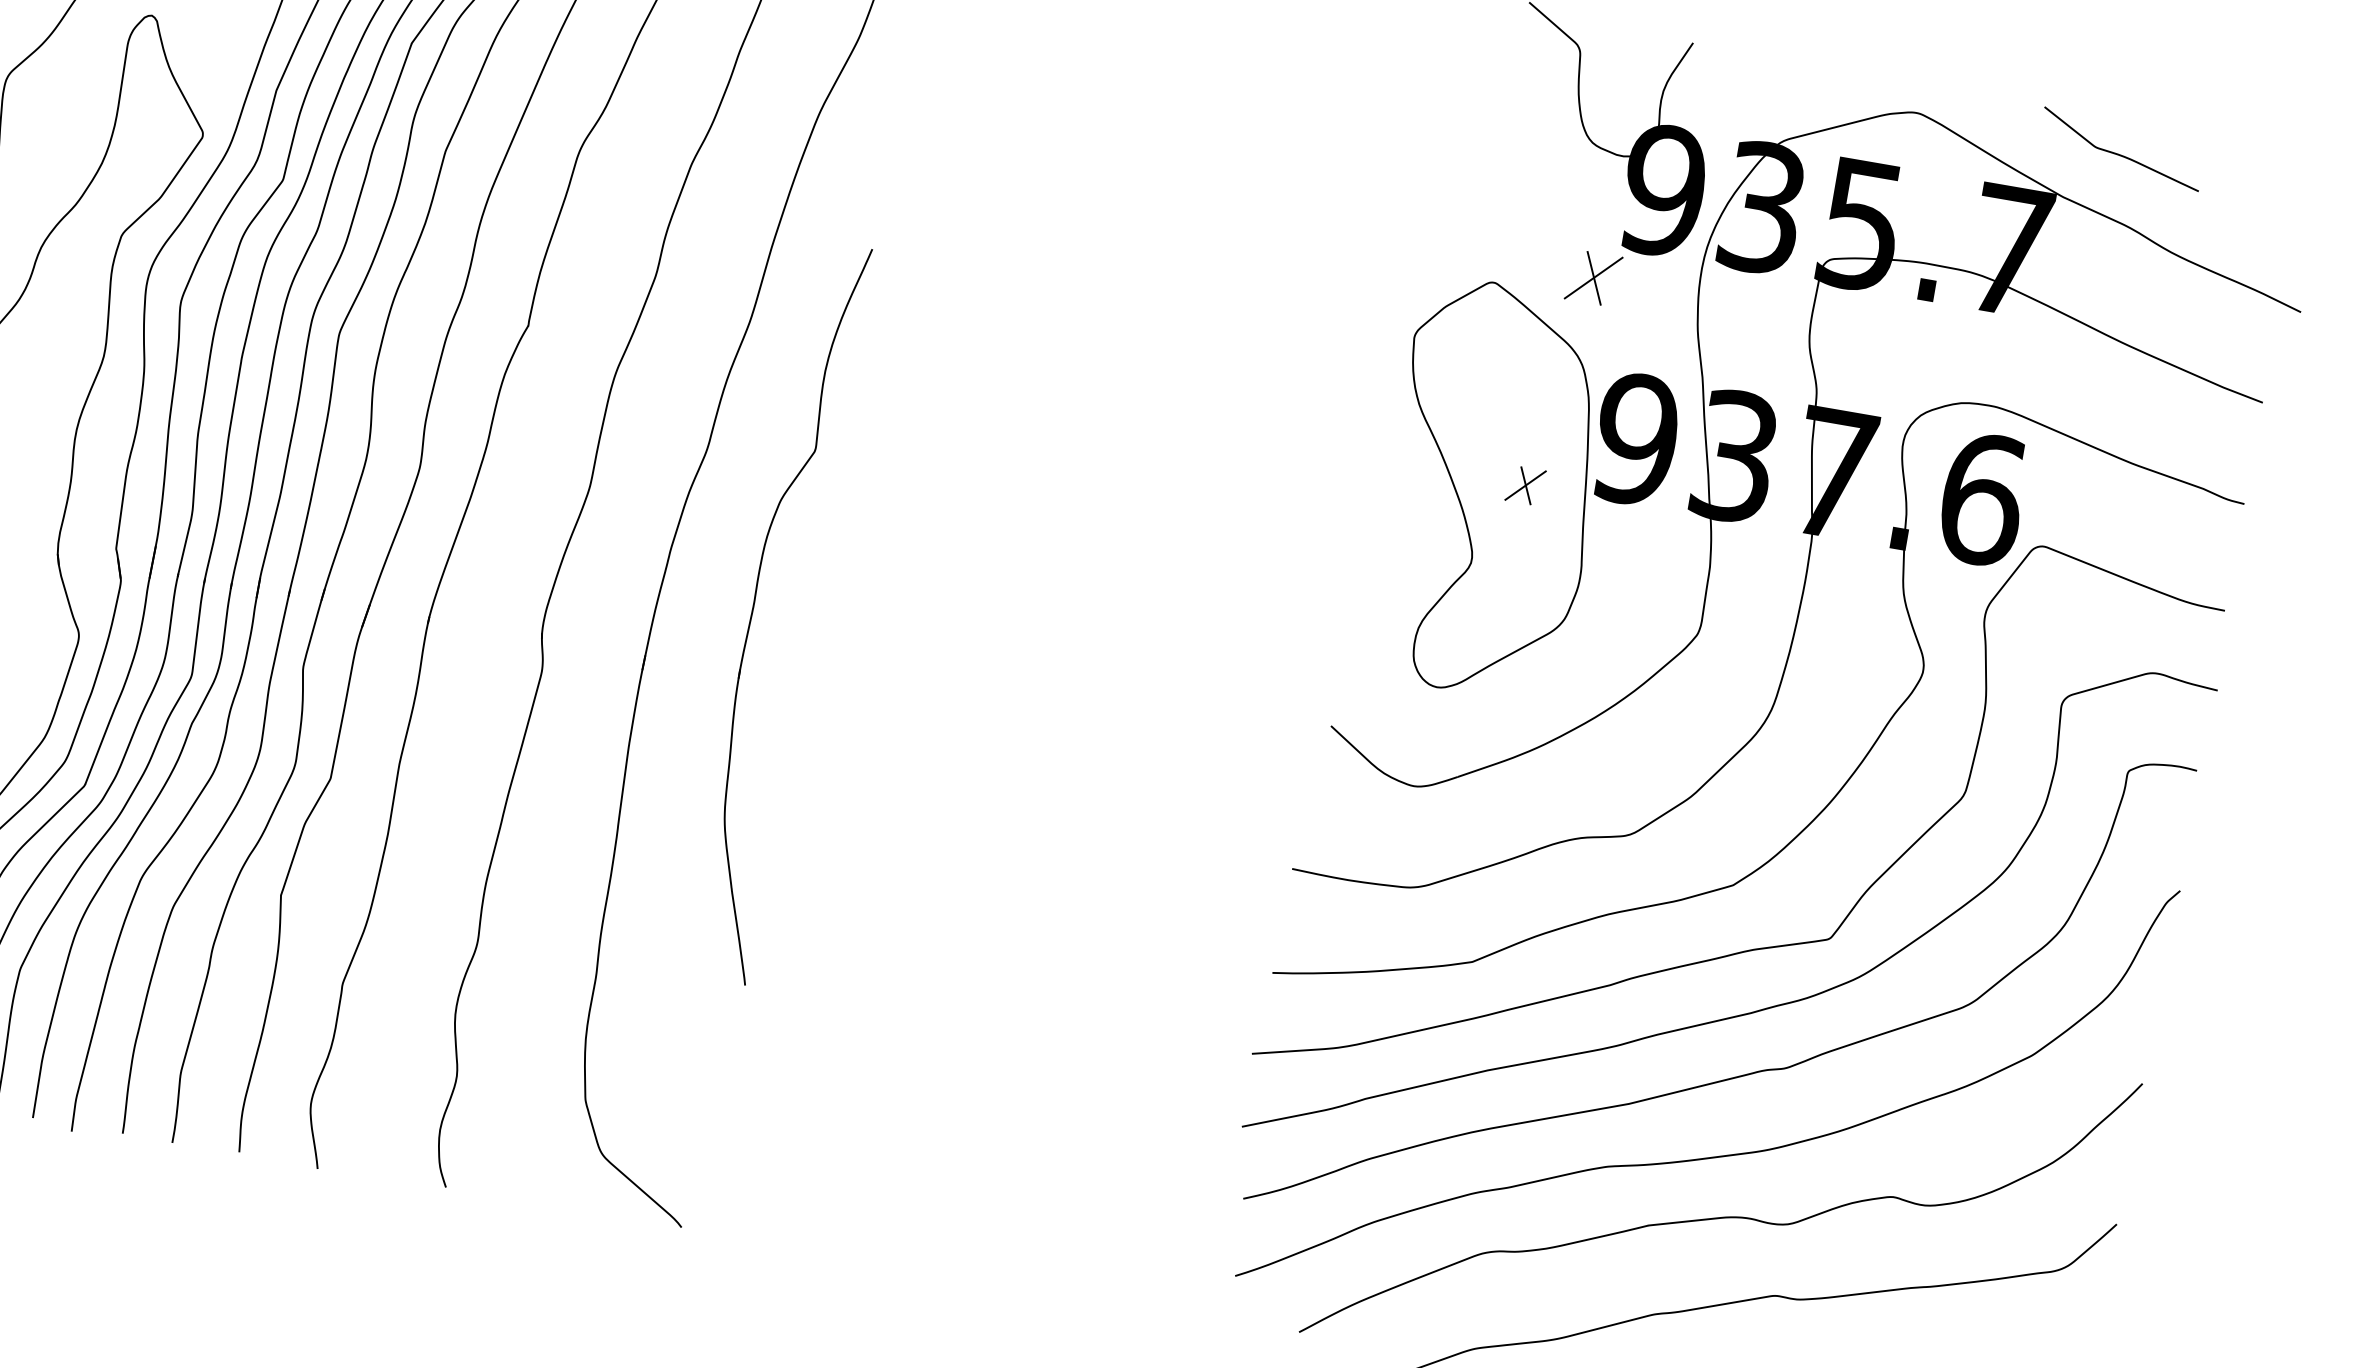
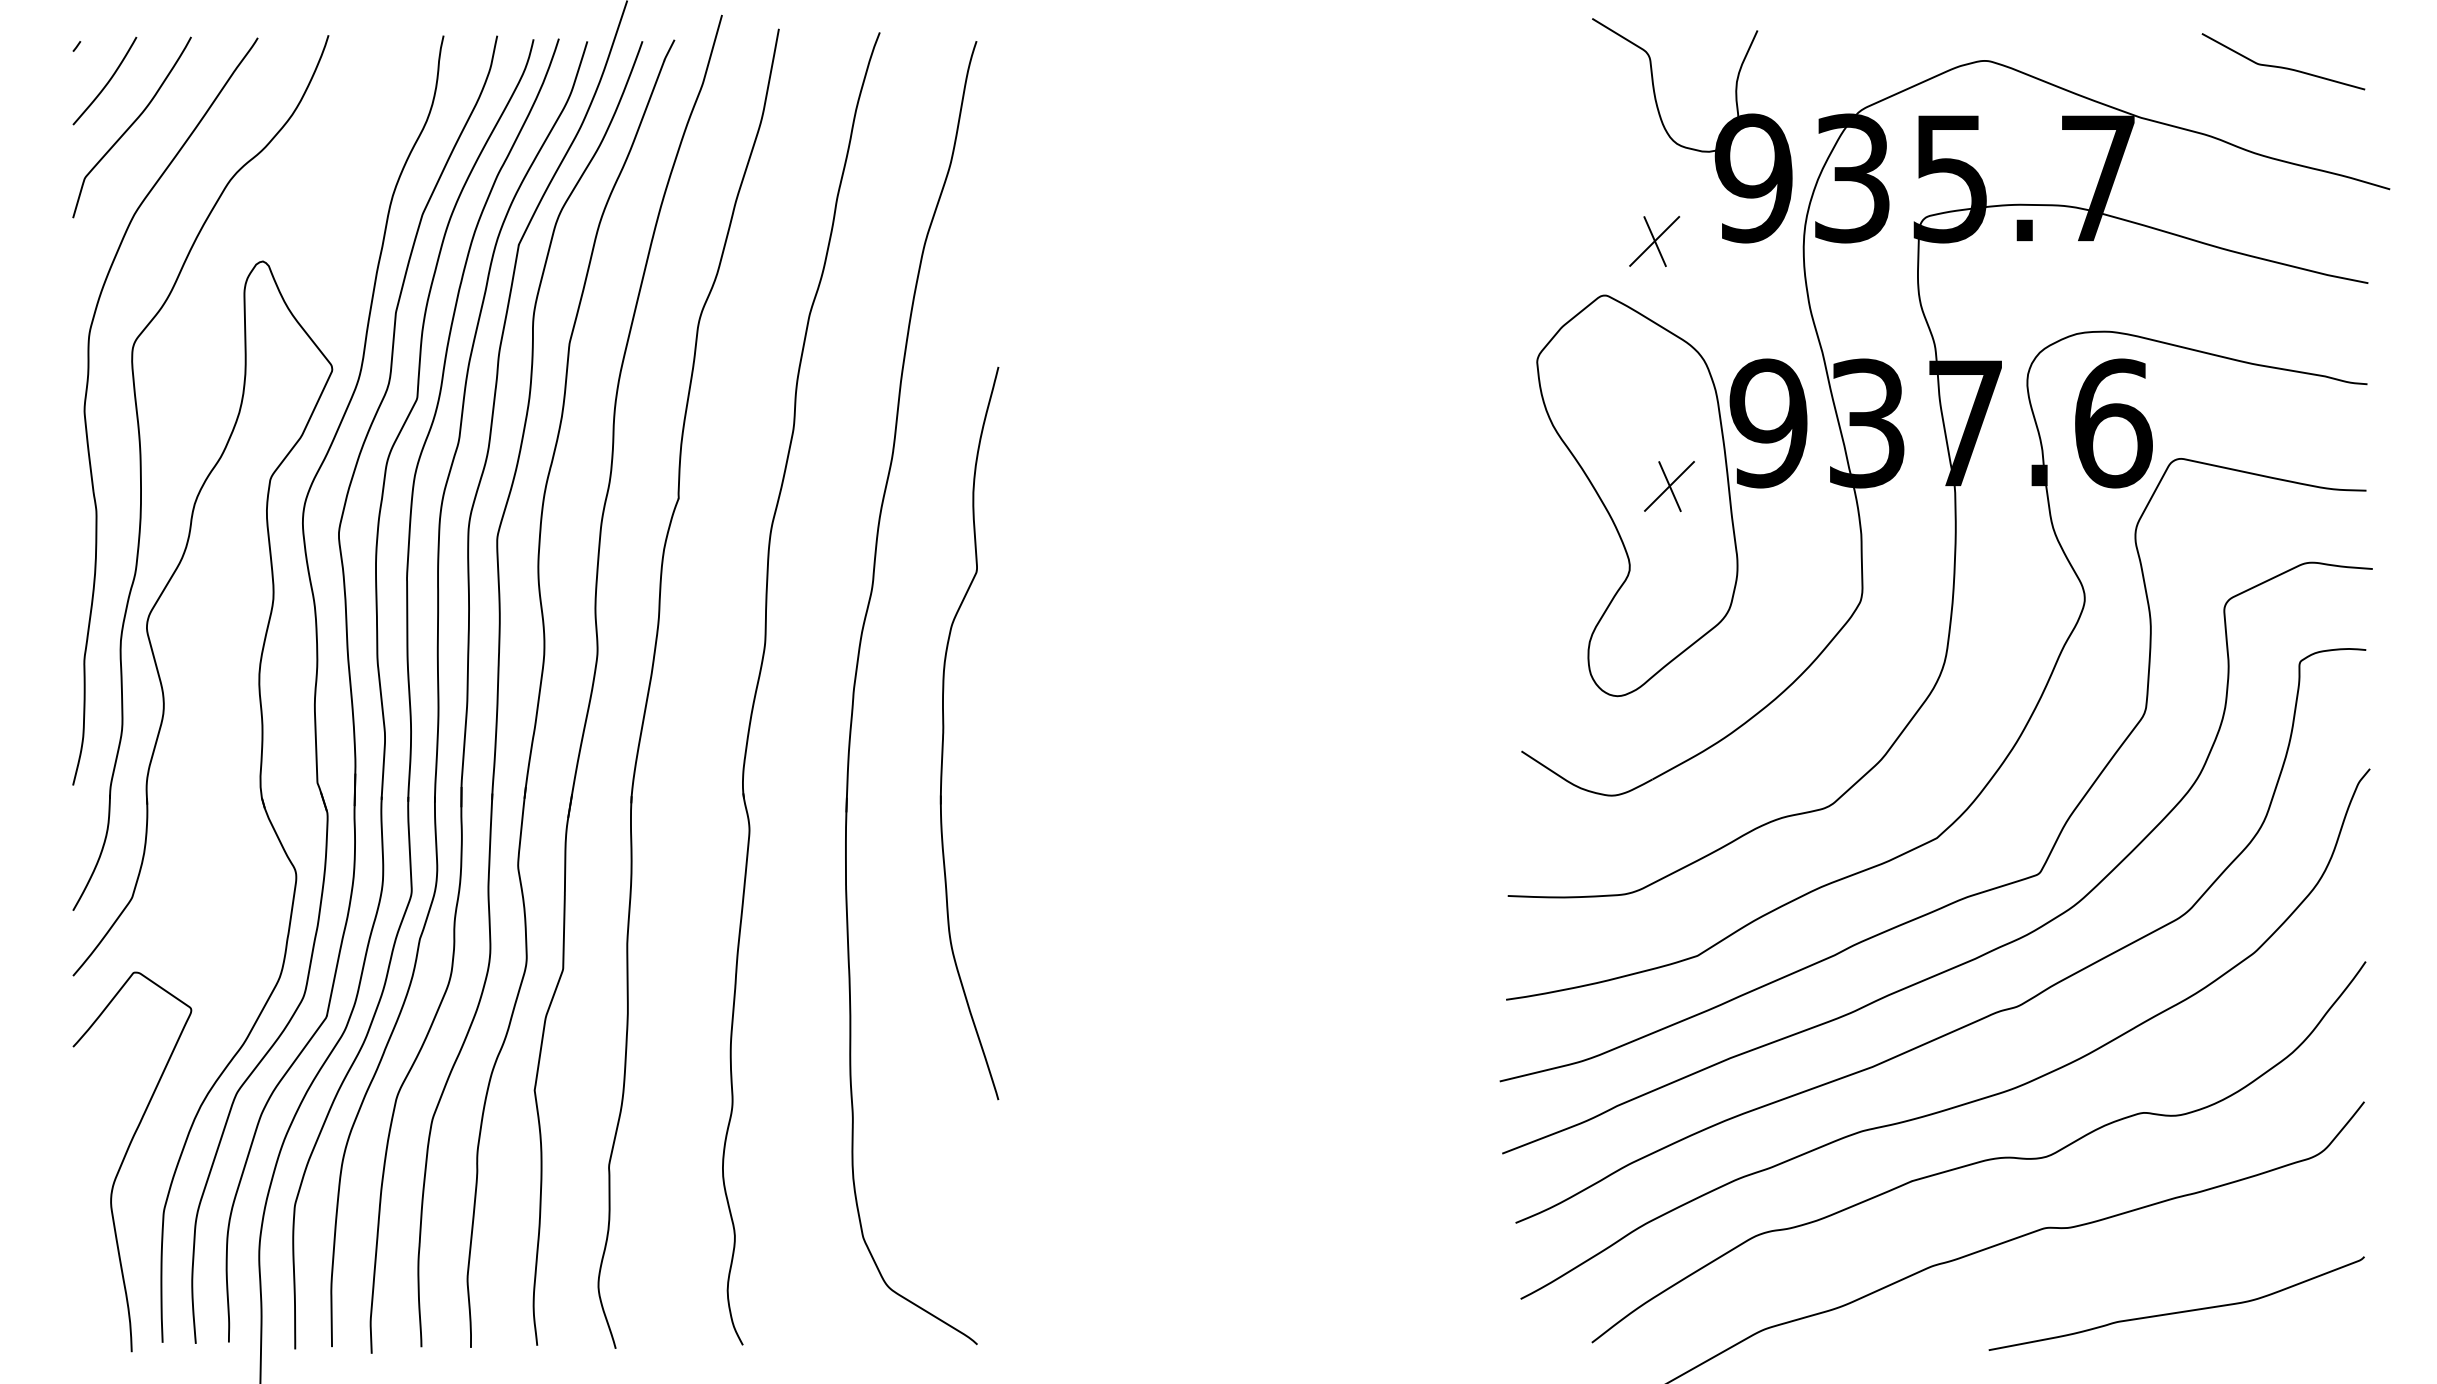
curve: (2119, 153) -> (2282, 66), moved
part: (1593, 278) -> (1654, 241), moved
part: (1525, 485) -> (1669, 486), size x1.43

